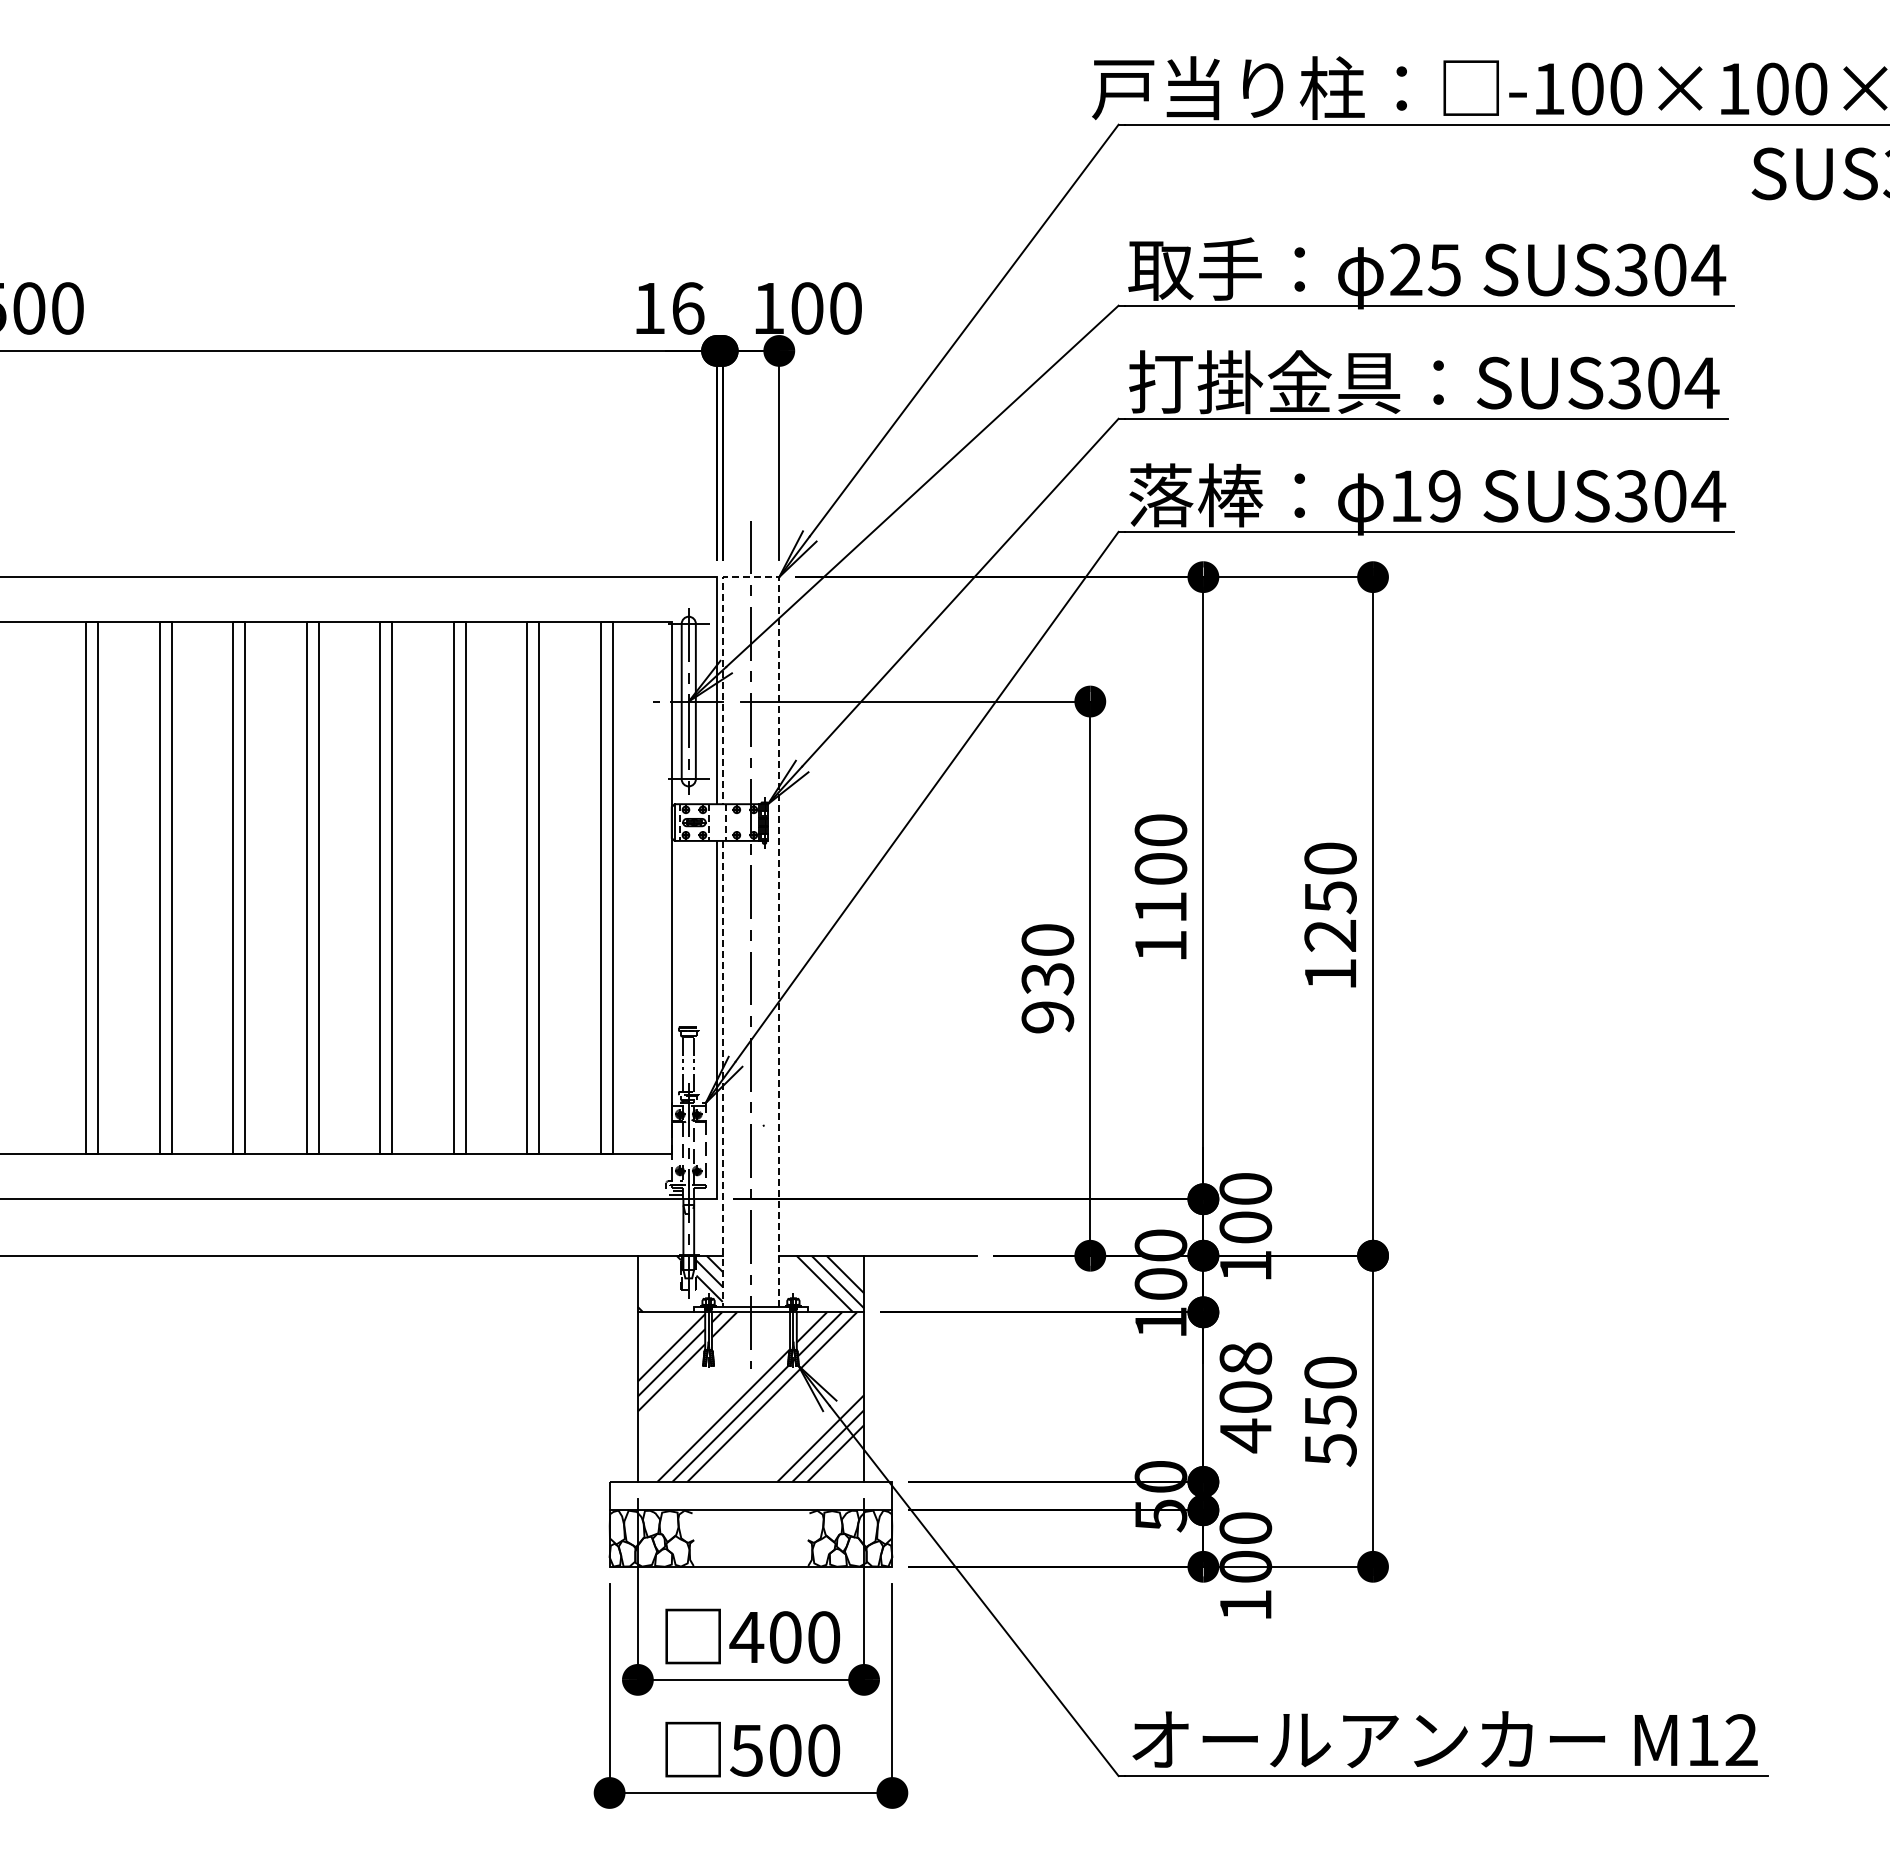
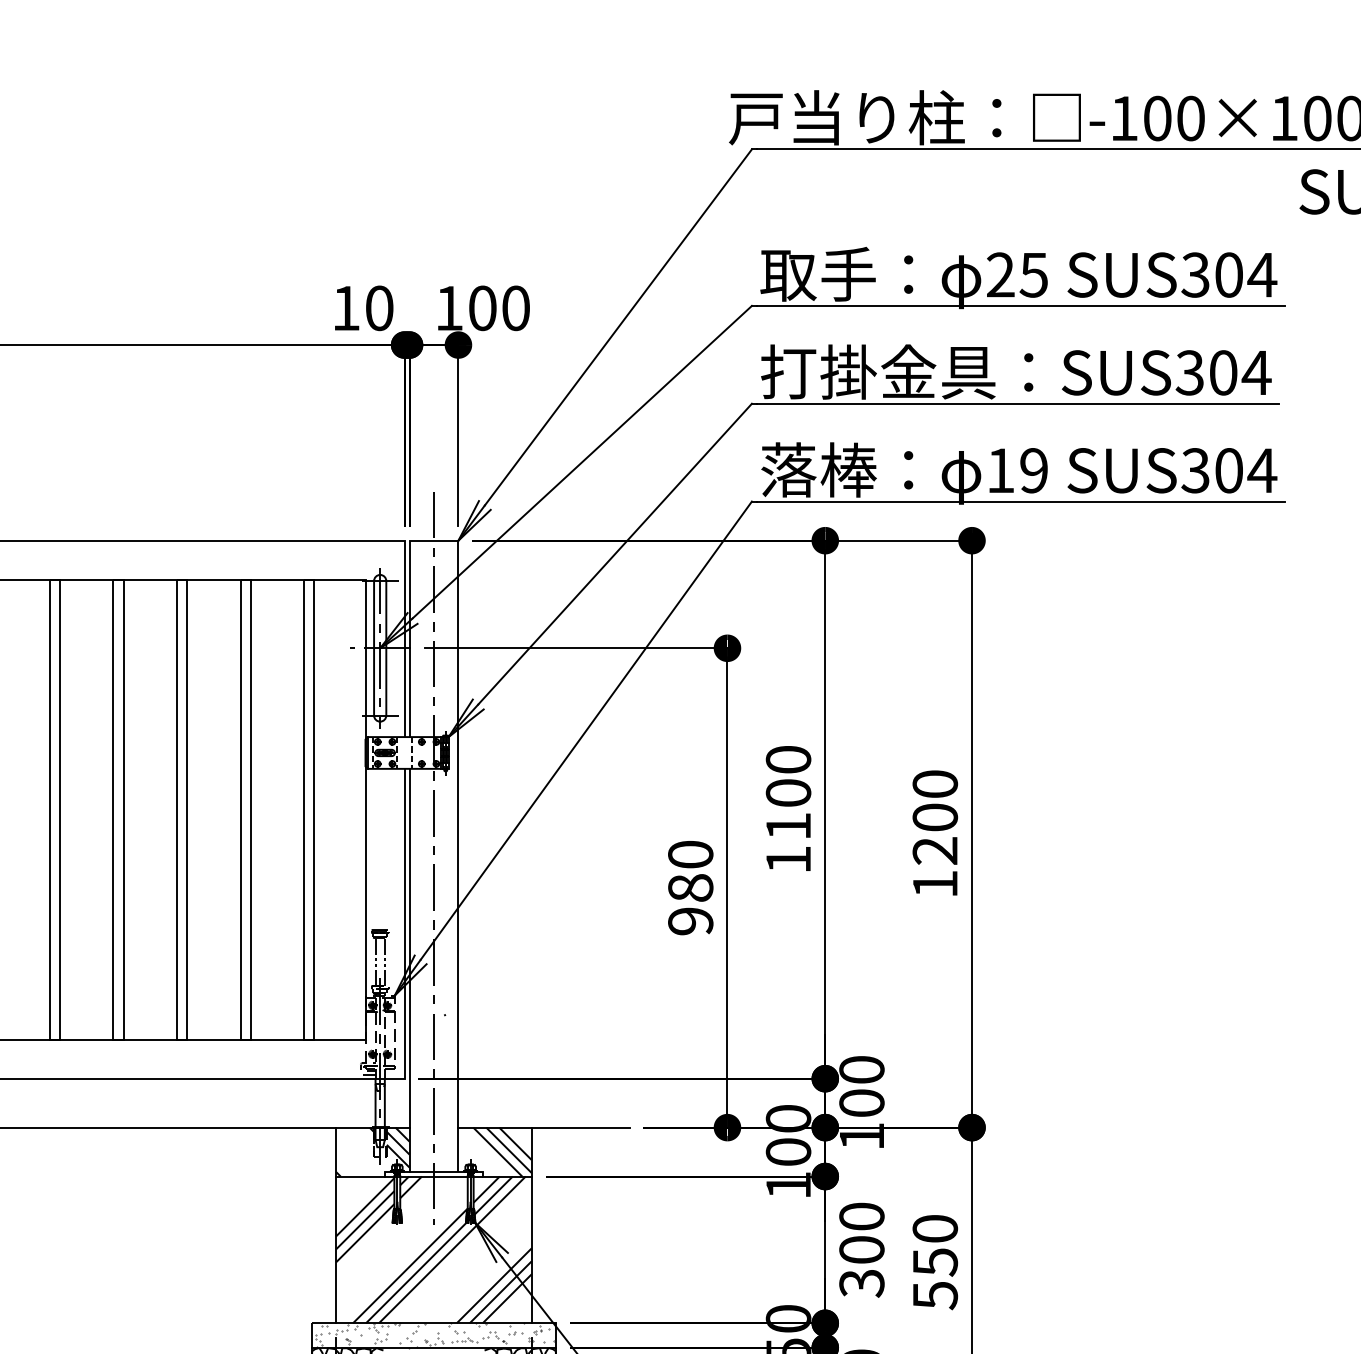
text: (688, 308) -> (379, 308), 16 -> 10
line: (779, 798) -> (458, 732), dashed -> solid
text: (1330, 897) -> (935, 817), 1250 -> 1200
text: (1047, 978) -> (690, 887), 930 -> 980
line: (722, 1074) -> (409, 970), dashed -> solid
text: (1245, 1397) -> (861, 1250), 408 -> 300
hatch: (751, 1496) -> (434, 1335), added

